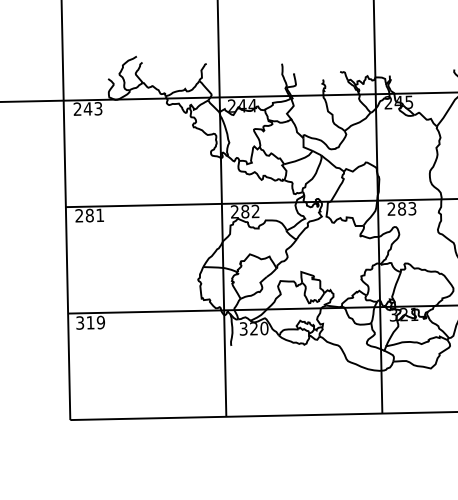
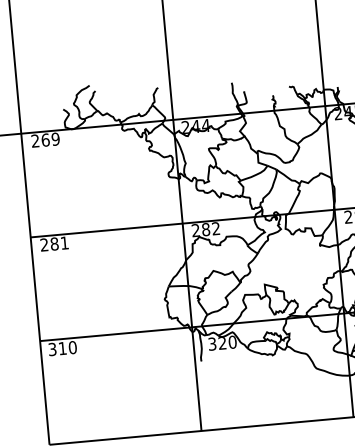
text: (92, 108) -> (49, 139), 243 -> 269
text: (100, 322) -> (72, 347), 319 -> 310

